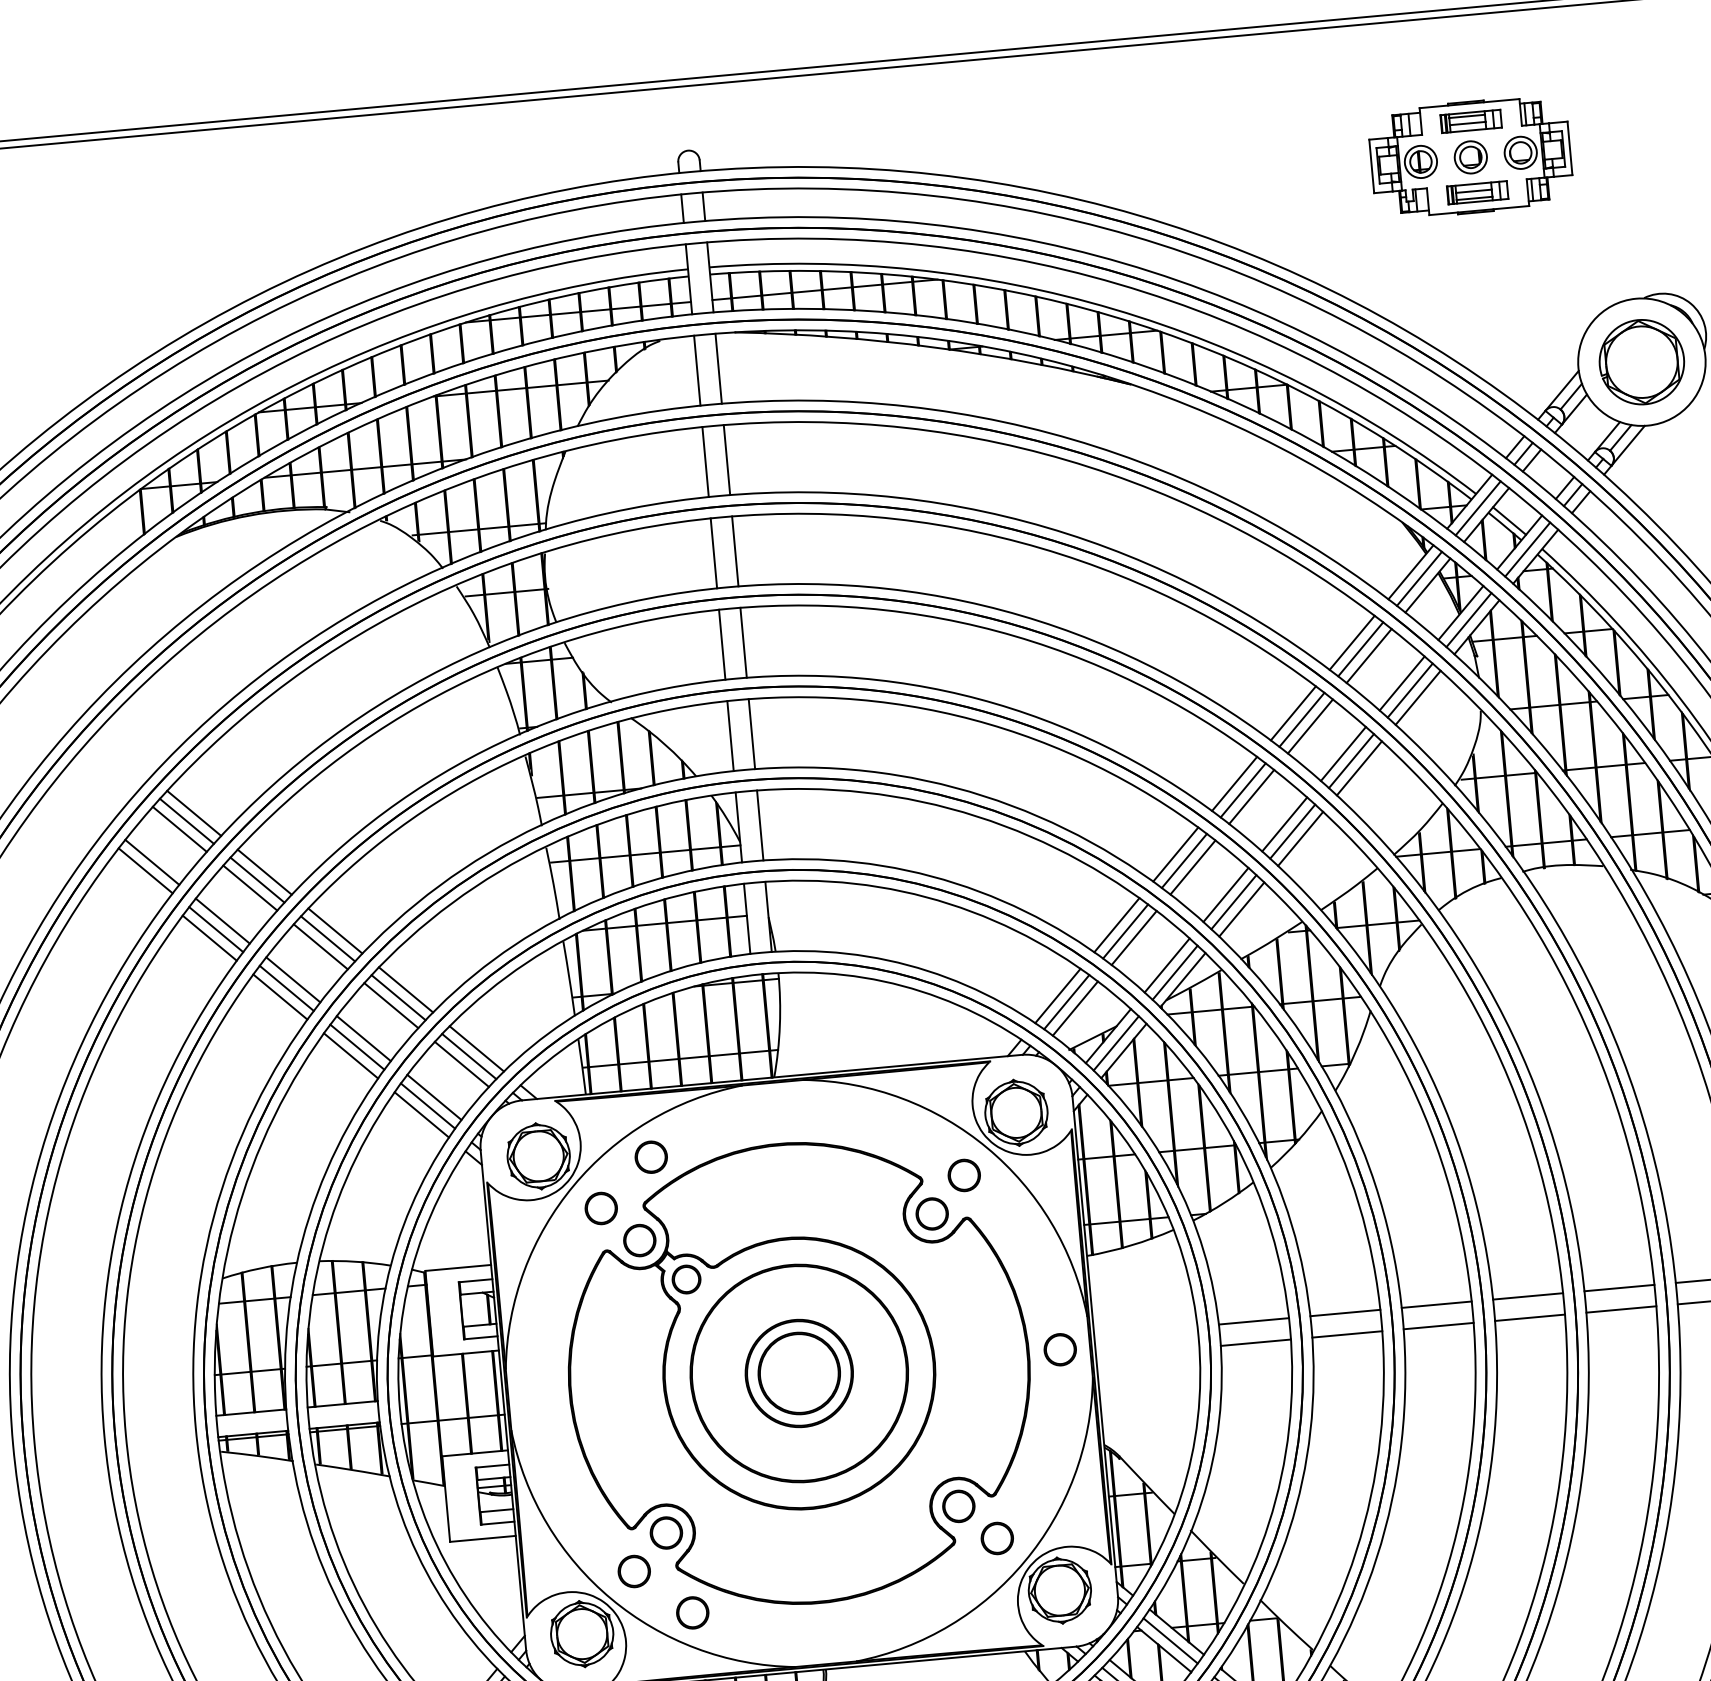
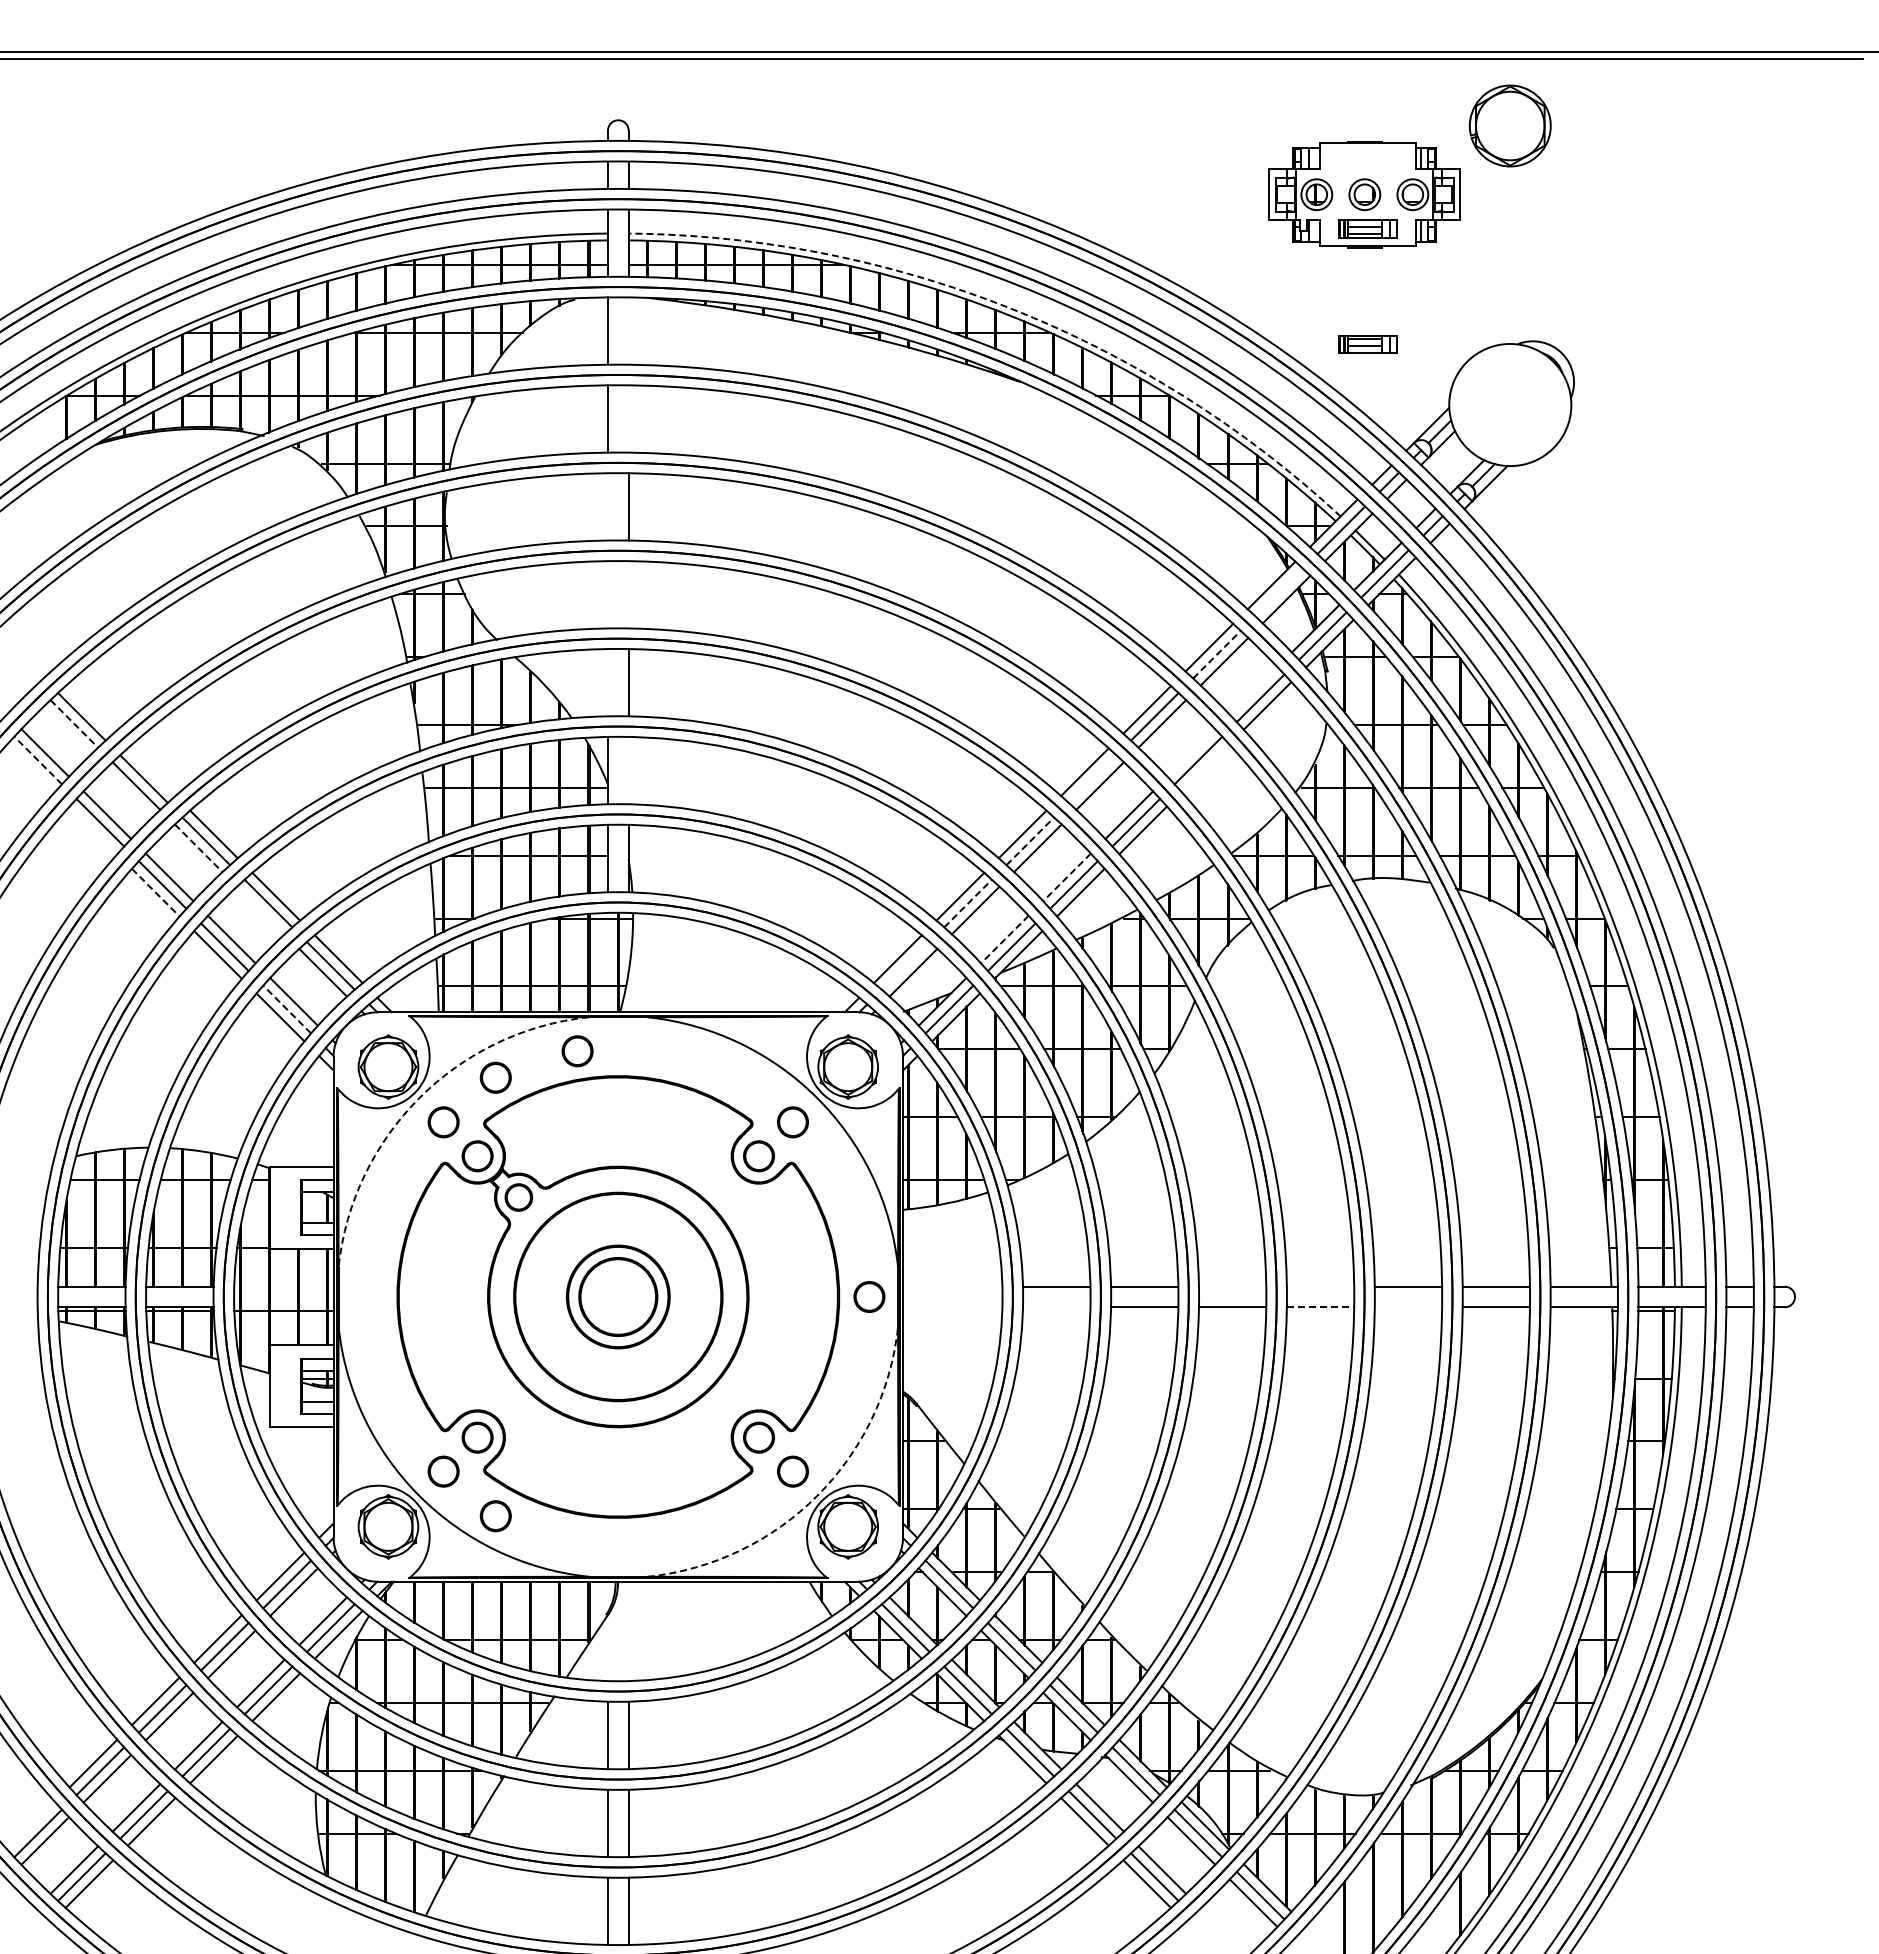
part: (1470, 121) -> (1367, 344), moved
arc: (1114, 309) -> (1011, 308), solid -> dashed
part: (1641, 361) -> (1509, 125), moved
line: (718, 368) -> (628, 330), removed
line: (726, 459) -> (628, 418), removed
line: (714, 552) -> (608, 506), removed
line: (1419, 578) -> (1279, 592), removed
line: (743, 642) -> (628, 594), removed
line: (722, 644) -> (608, 594), removed
line: (1361, 649) -> (1217, 654), solid -> dashed
line: (1402, 683) -> (1253, 690), removed
line: (730, 735) -> (608, 682), removed
line: (1343, 753) -> (1191, 752), removed
line: (1359, 767) -> (1205, 767), removed
line: (1243, 789) -> (1092, 778), removed
line: (194, 812) -> (89, 709), removed
line: (760, 825) -> (628, 770), removed
line: (179, 828) -> (74, 723), solid -> dashed
line: (1184, 861) -> (1030, 841), solid -> dashed
line: (146, 870) -> (38, 760), solid -> dashed
line: (264, 872) -> (151, 772), removed
line: (1226, 895) -> (1067, 877), solid -> dashed
line: (1126, 931) -> (968, 903), solid -> dashed
line: (209, 938) -> (93, 830), removed
line: (320, 947) -> (198, 848), solid -> dashed
line: (1166, 965) -> (1004, 939), solid -> dashed
line: (280, 996) -> (155, 892), solid -> dashed
line: (1066, 1001) -> (905, 965), removed
line: (390, 1005) -> (260, 910), removed
line: (428, 1106) -> (287, 1009), solid -> dashed
circle: (733, 1122) -> (577, 1051), added
arc: (573, 1186) -> (419, 1098), solid -> dashed
line: (1528, 1296) -> (1320, 1286), removed
line: (1436, 1304) -> (1232, 1286), removed
line: (1621, 1309) -> (1408, 1307), removed
line: (1530, 1317) -> (1320, 1307), solid -> dashed
line: (1255, 1342) -> (1056, 1307), removed
arc: (1025, 1560) -> (817, 1495), solid -> dashed

